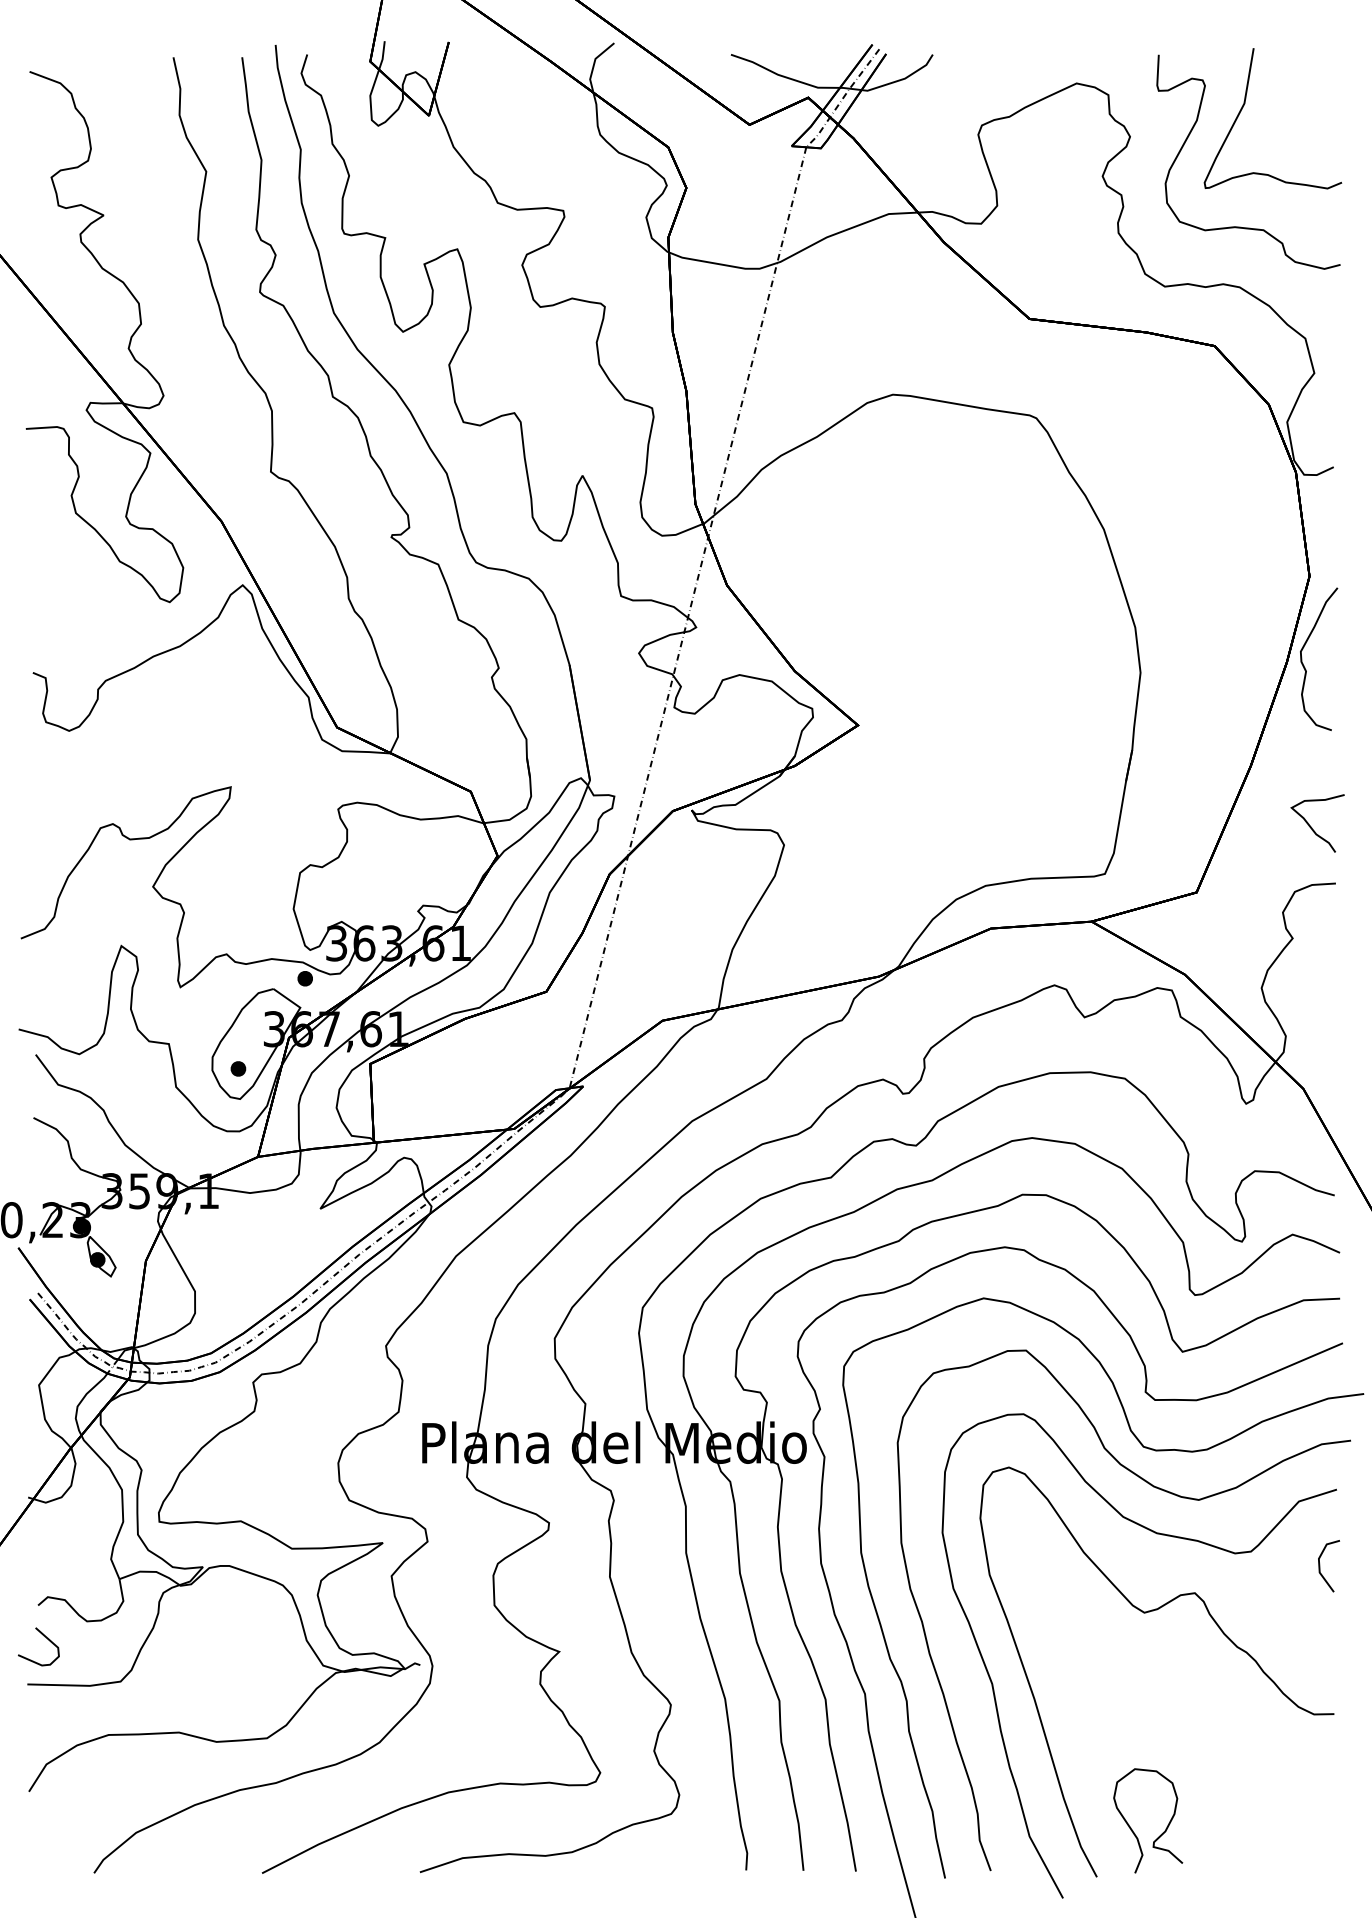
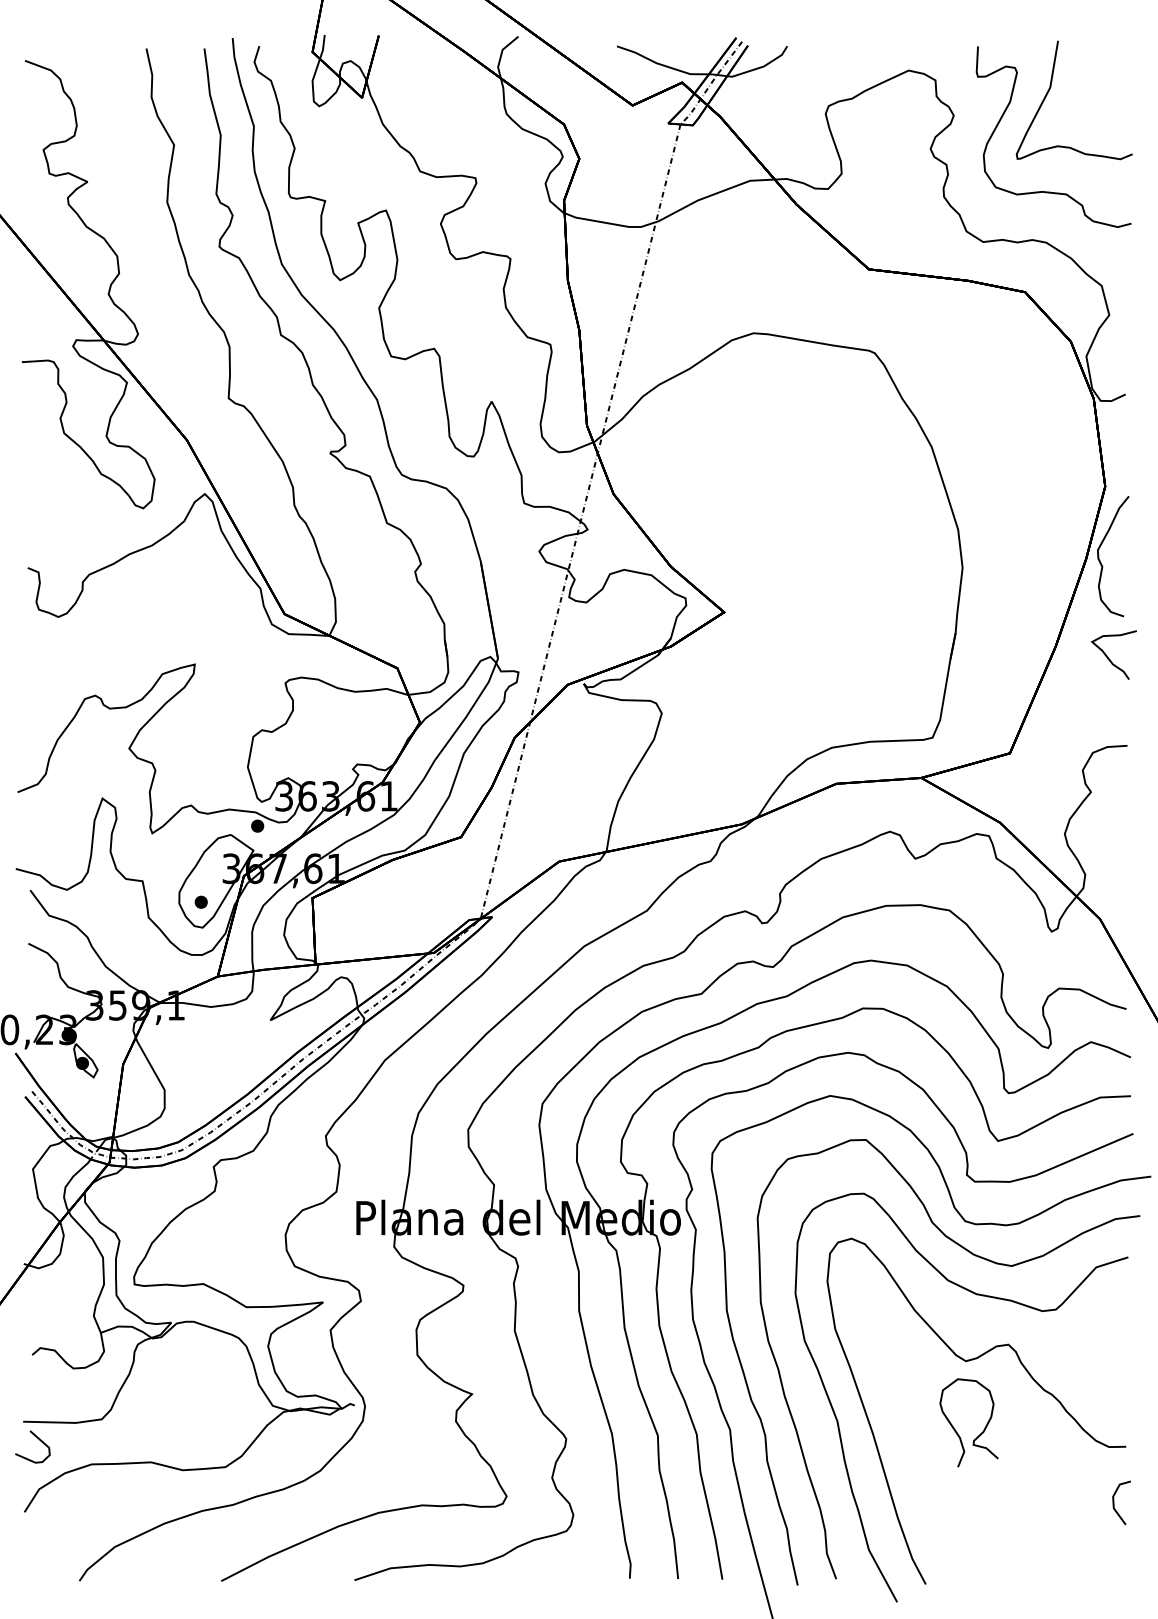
curve: (1312, 827) -> (1109, 658), moved
line: (1320, 1565) -> (1114, 1502), moved
curve: (45, 1637) -> (38, 1439), moved
curve: (1133, 1829) -> (956, 1430), moved

